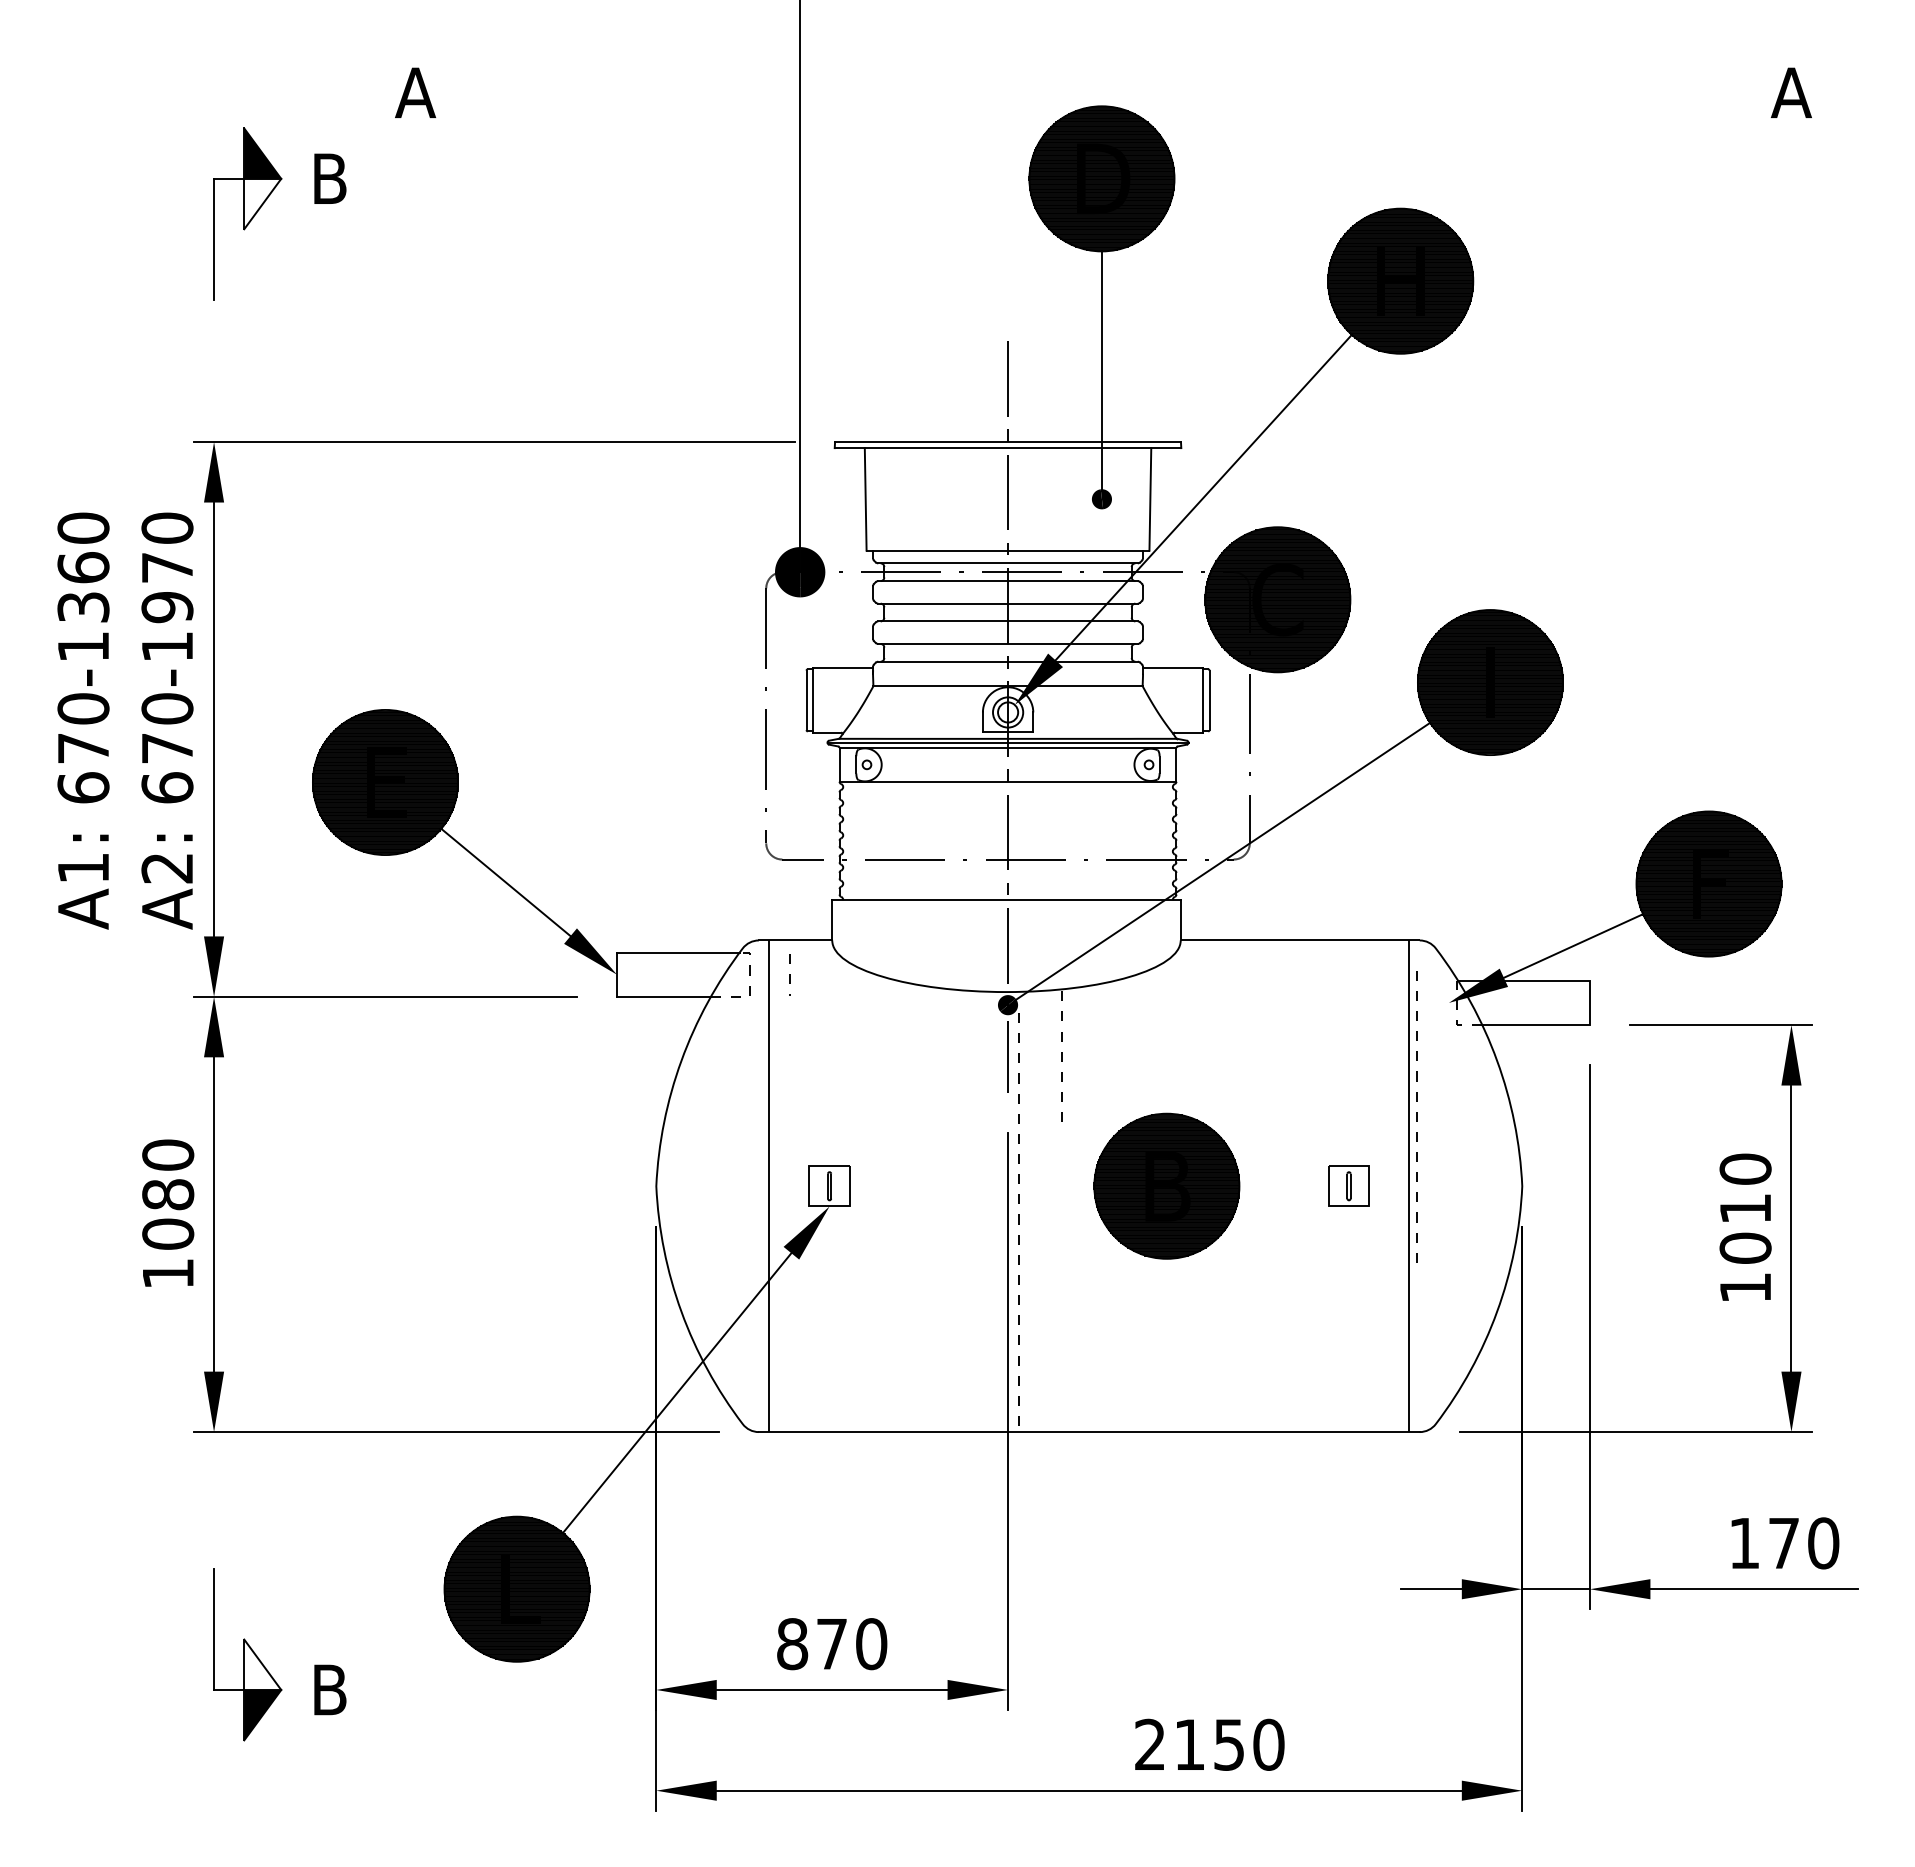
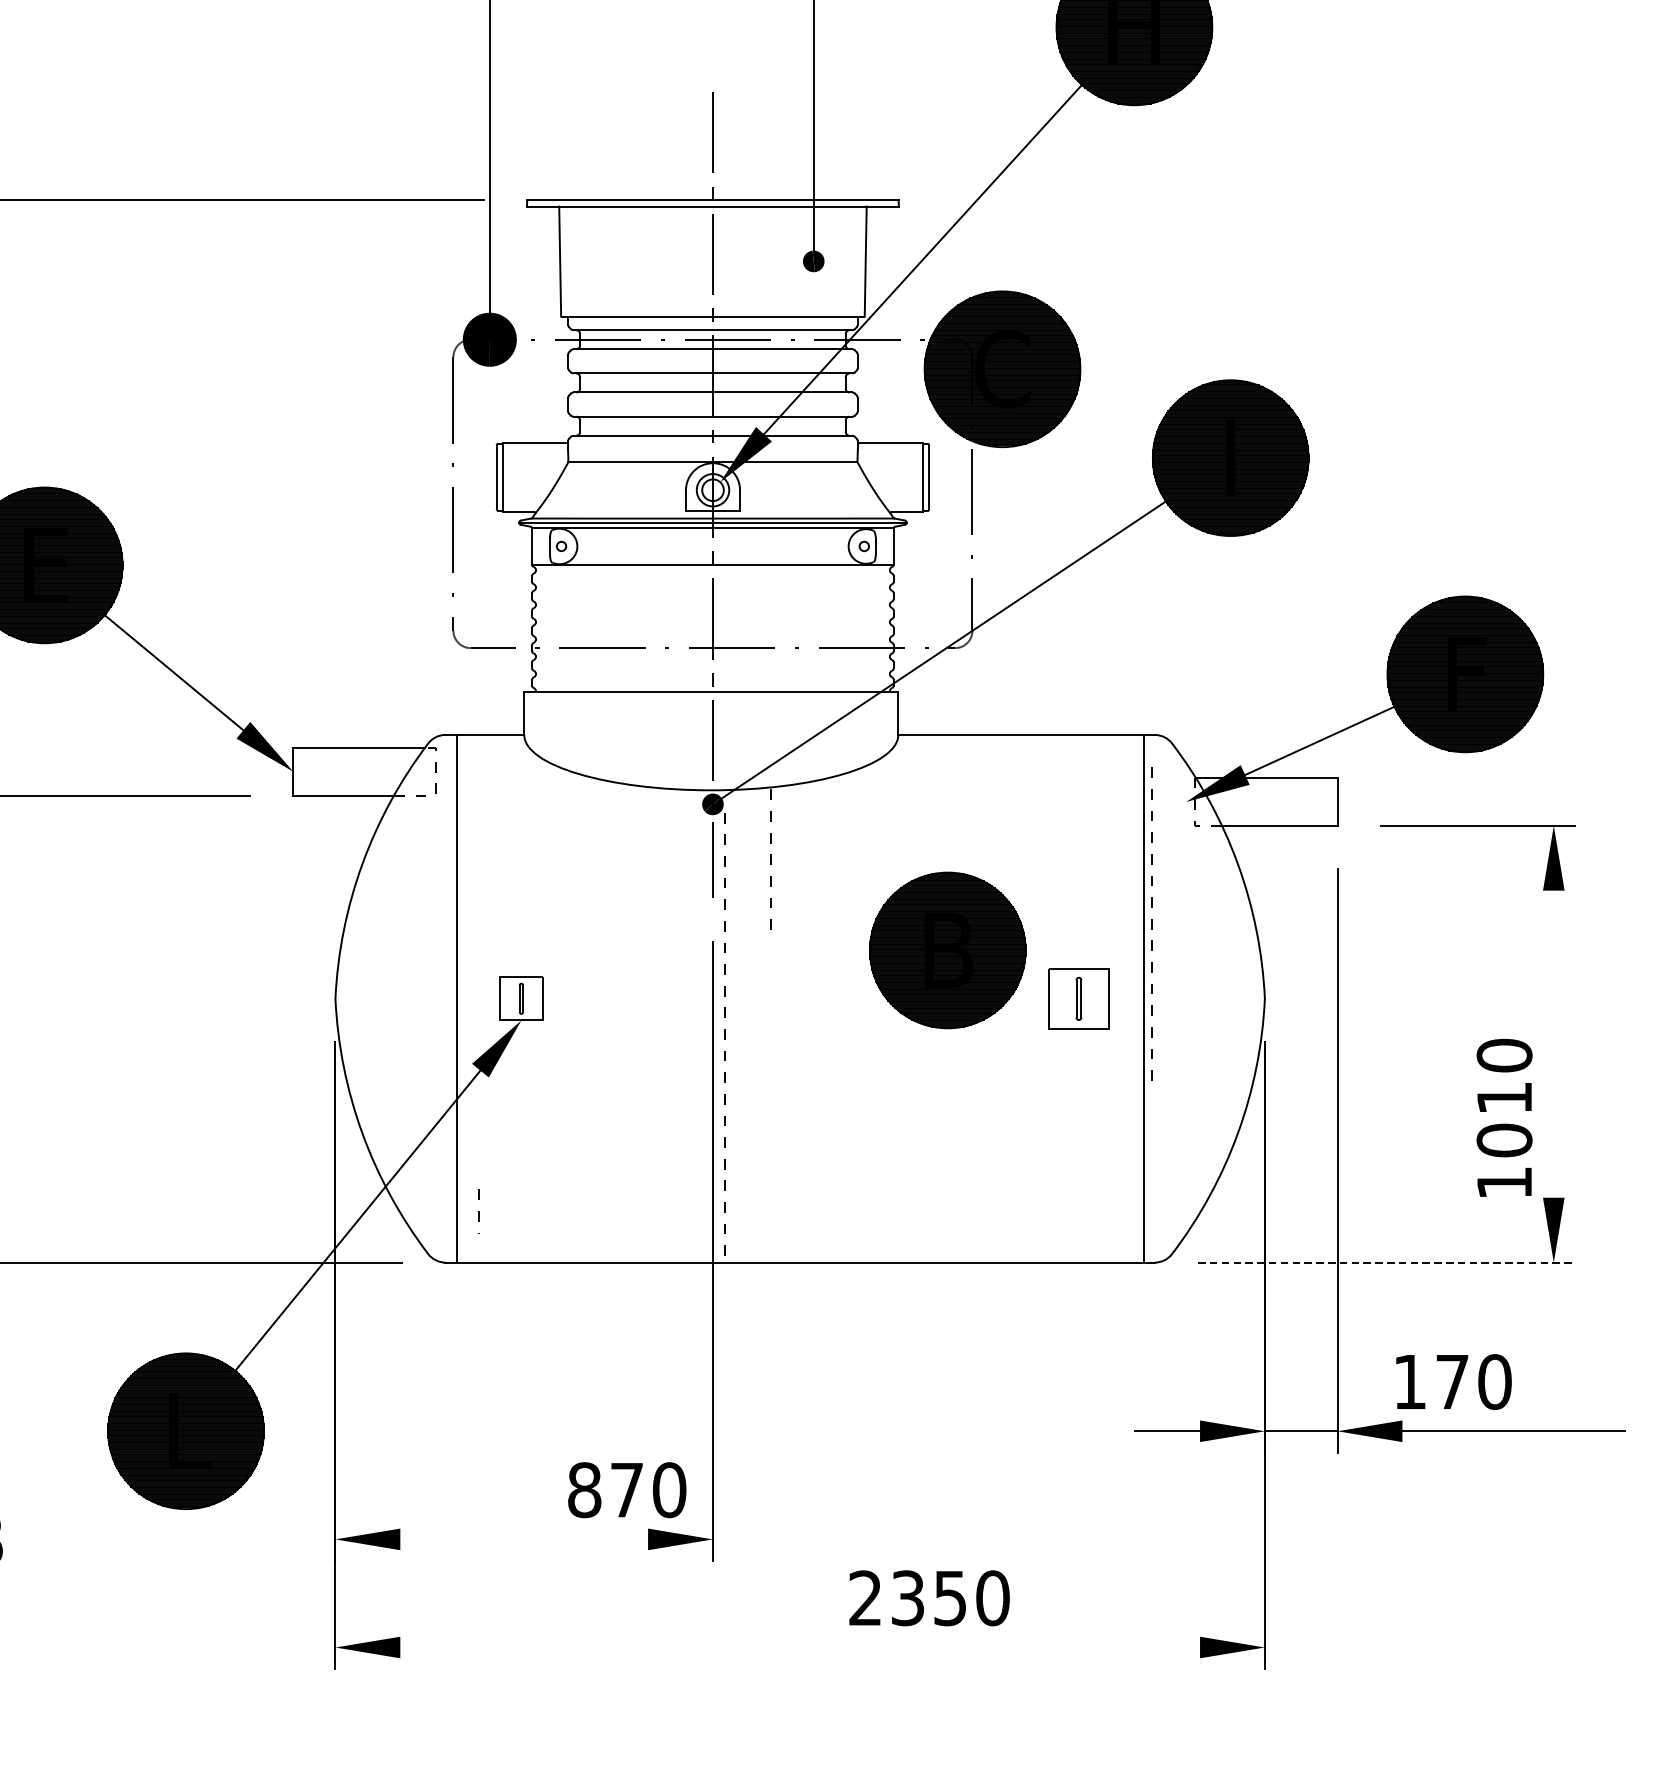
line: (789, 974) -> (478, 1211), moved
part: (1166, 1185) -> (947, 949), moved
part: (1348, 1185) -> (1078, 997), size x1.4
text: (1745, 1226) -> (1504, 1117), moved
line: (1791, 1228) -> (1553, 1044), removed
line: (1635, 1432) -> (1386, 1263), solid -> dashed
text: (1785, 1543) -> (1454, 1382), moved
text: (832, 1644) -> (627, 1490), moved
line: (831, 1689) -> (523, 1538), removed
text: (1189, 1744) -> (907, 1597), 2150 -> 2350
line: (1088, 1790) -> (799, 1647), removed

